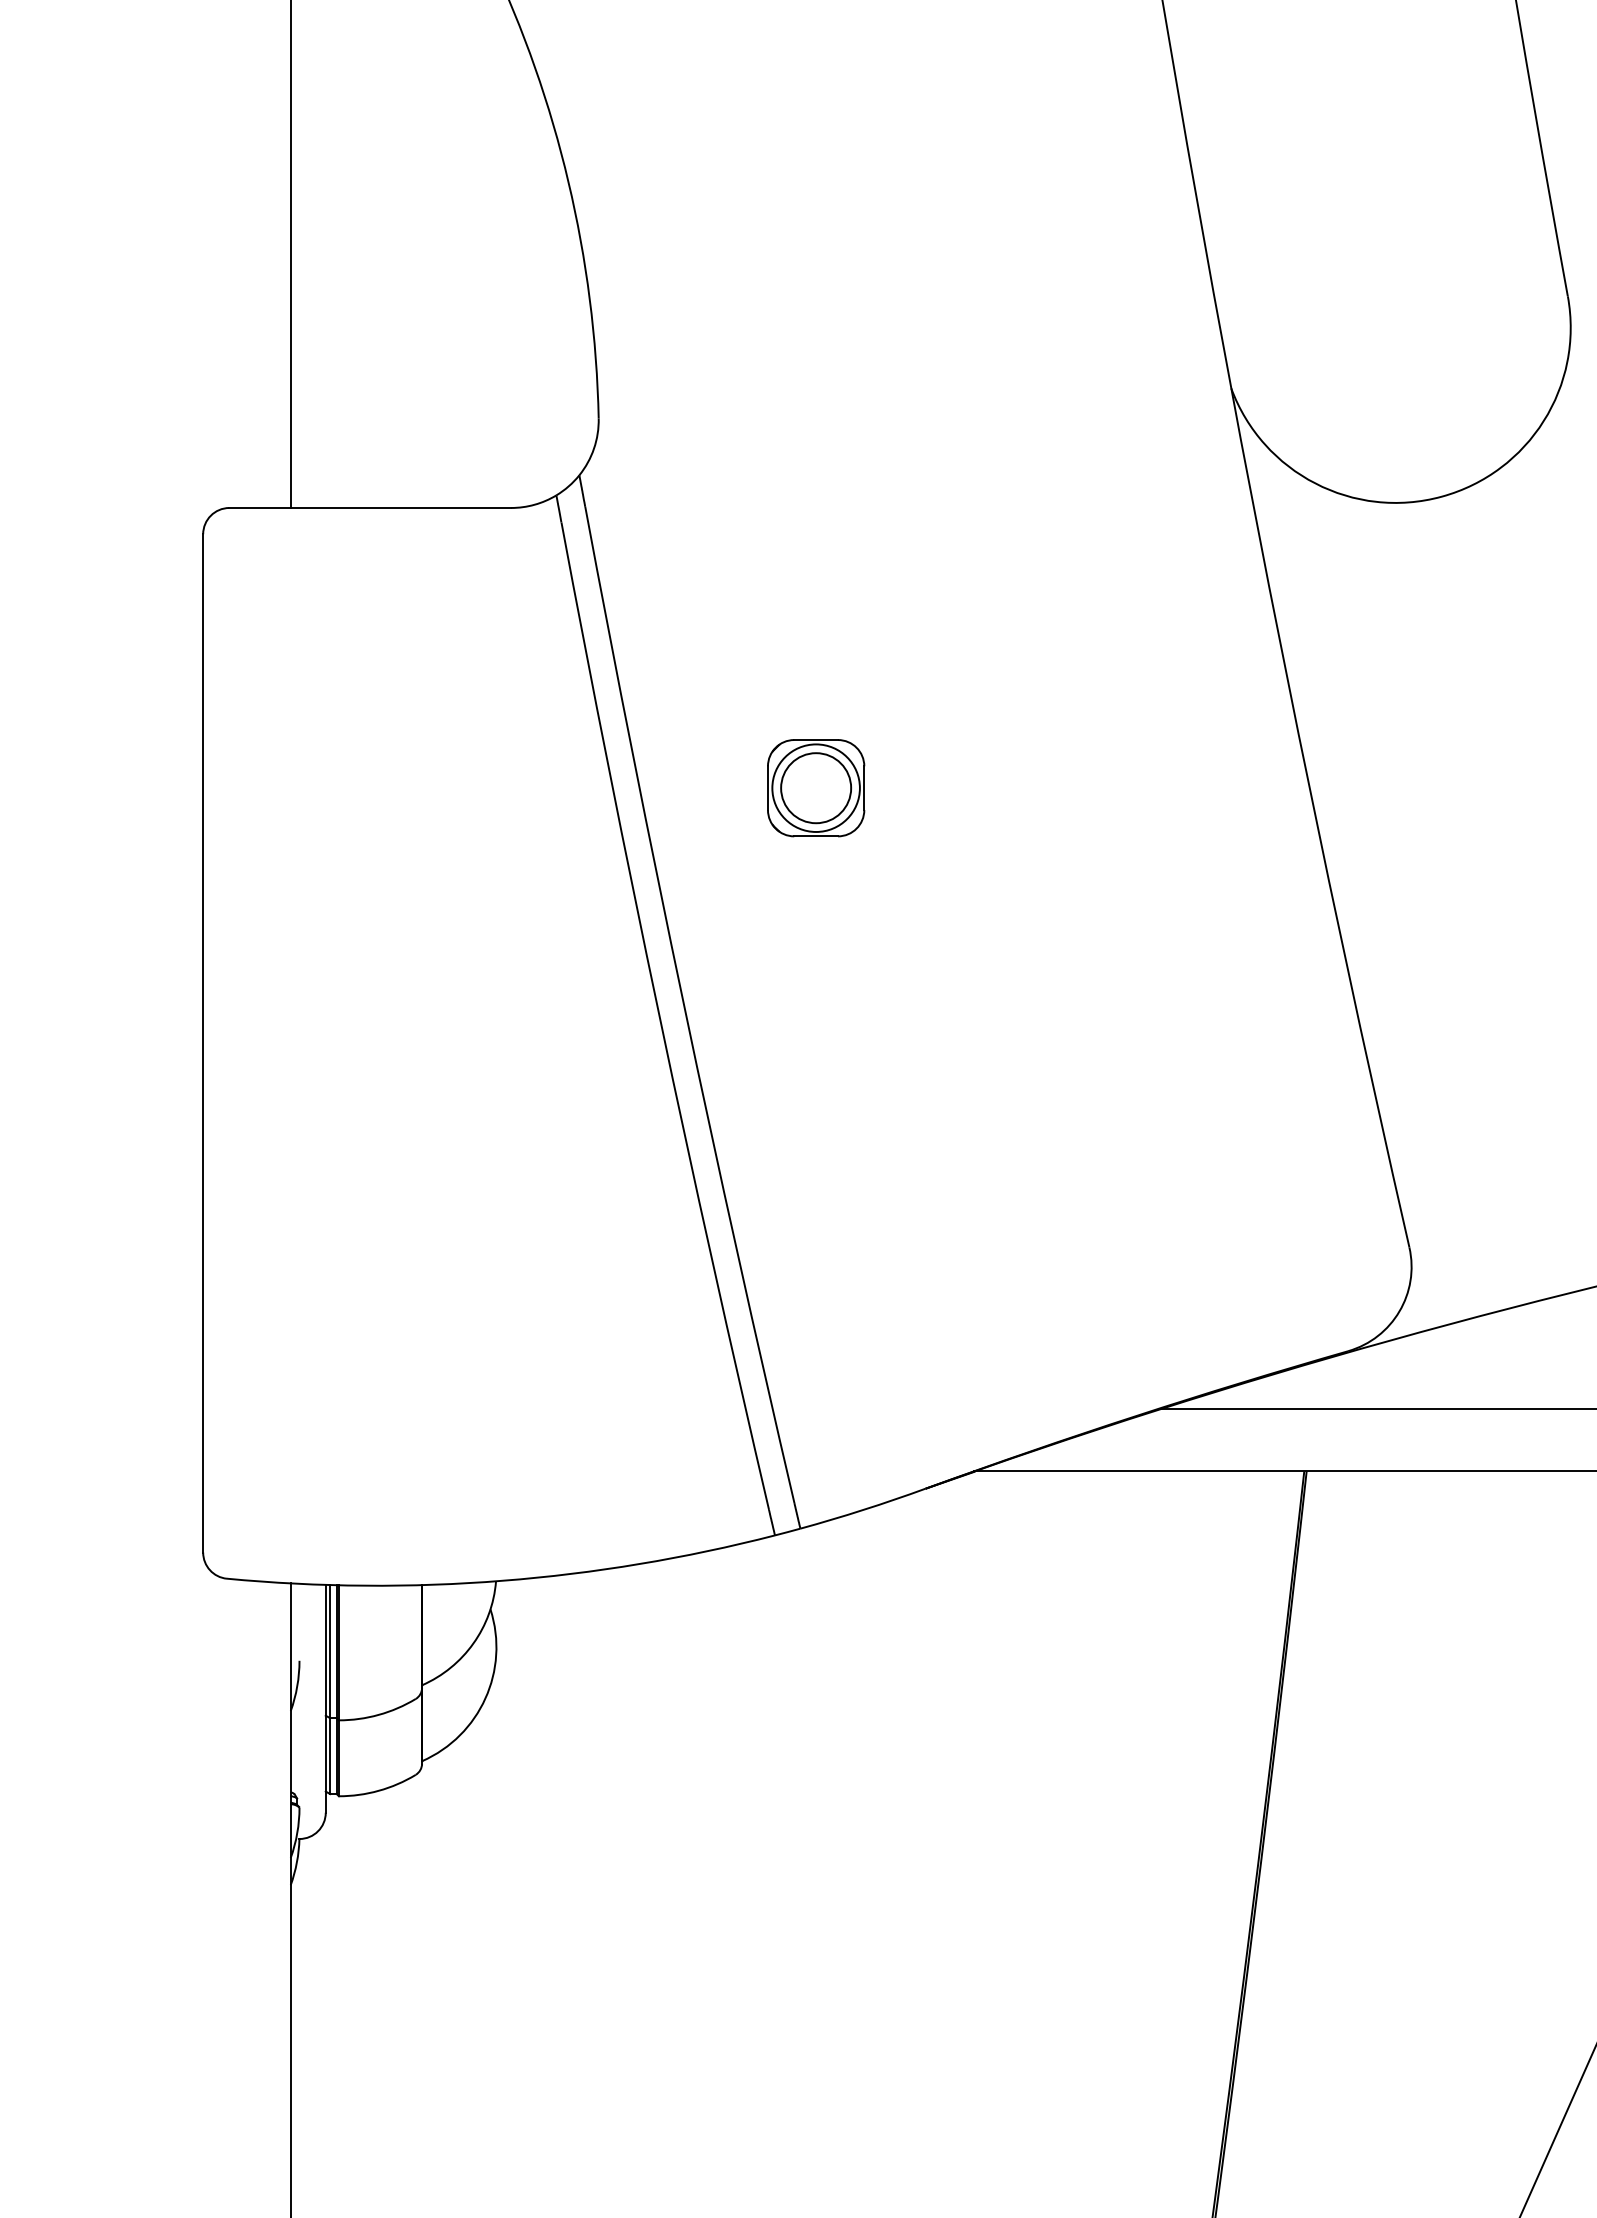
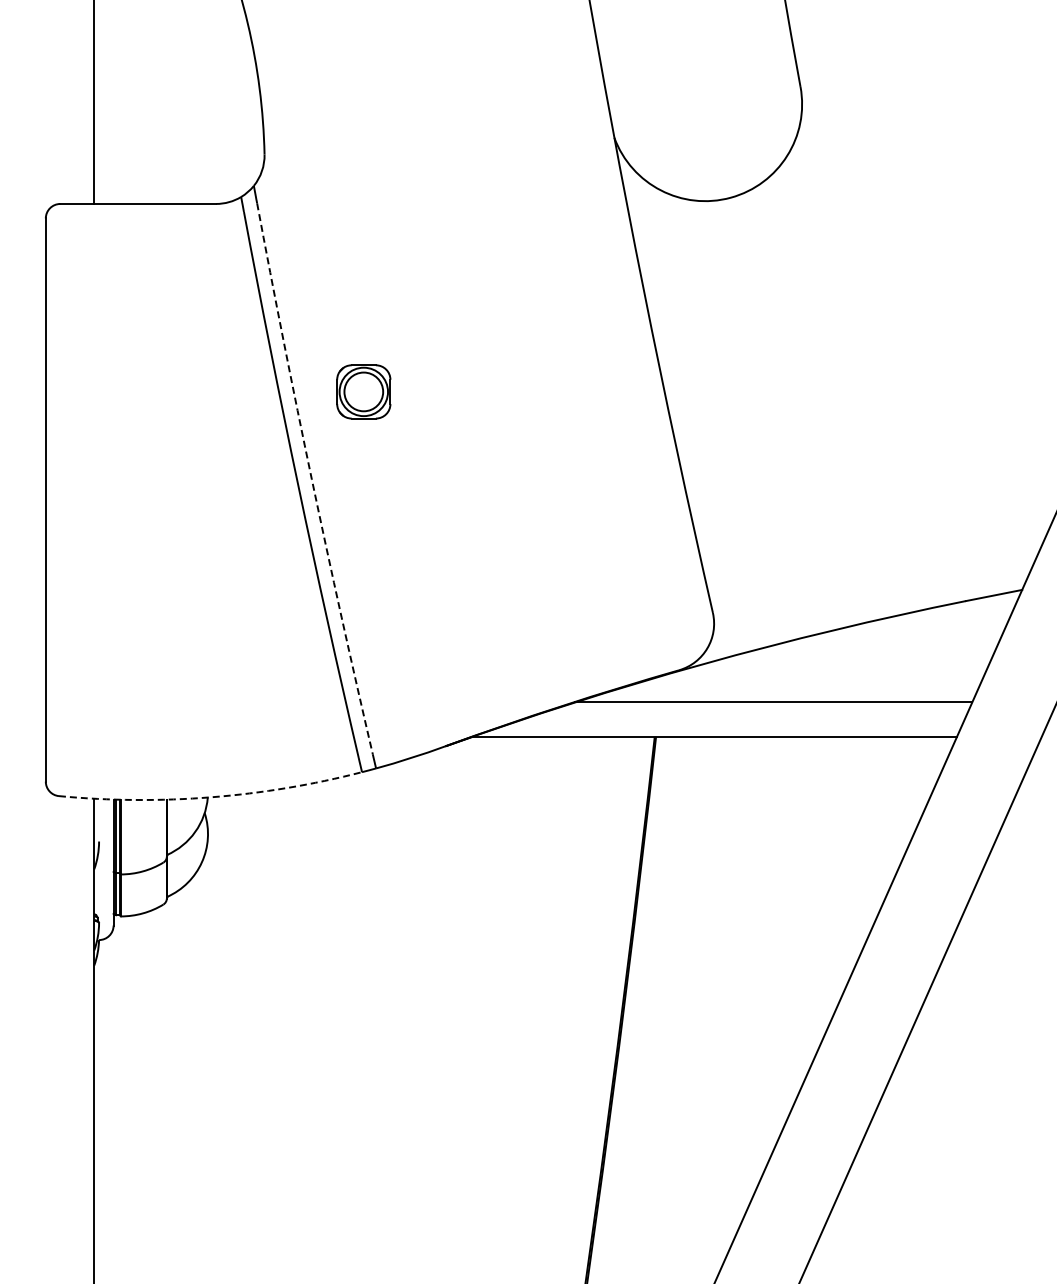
part: (815, 787) -> (363, 391), moved
arc: (683, 1006) -> (311, 479), solid -> dashed
arc: (502, 1581) -> (211, 797), solid -> dashed

